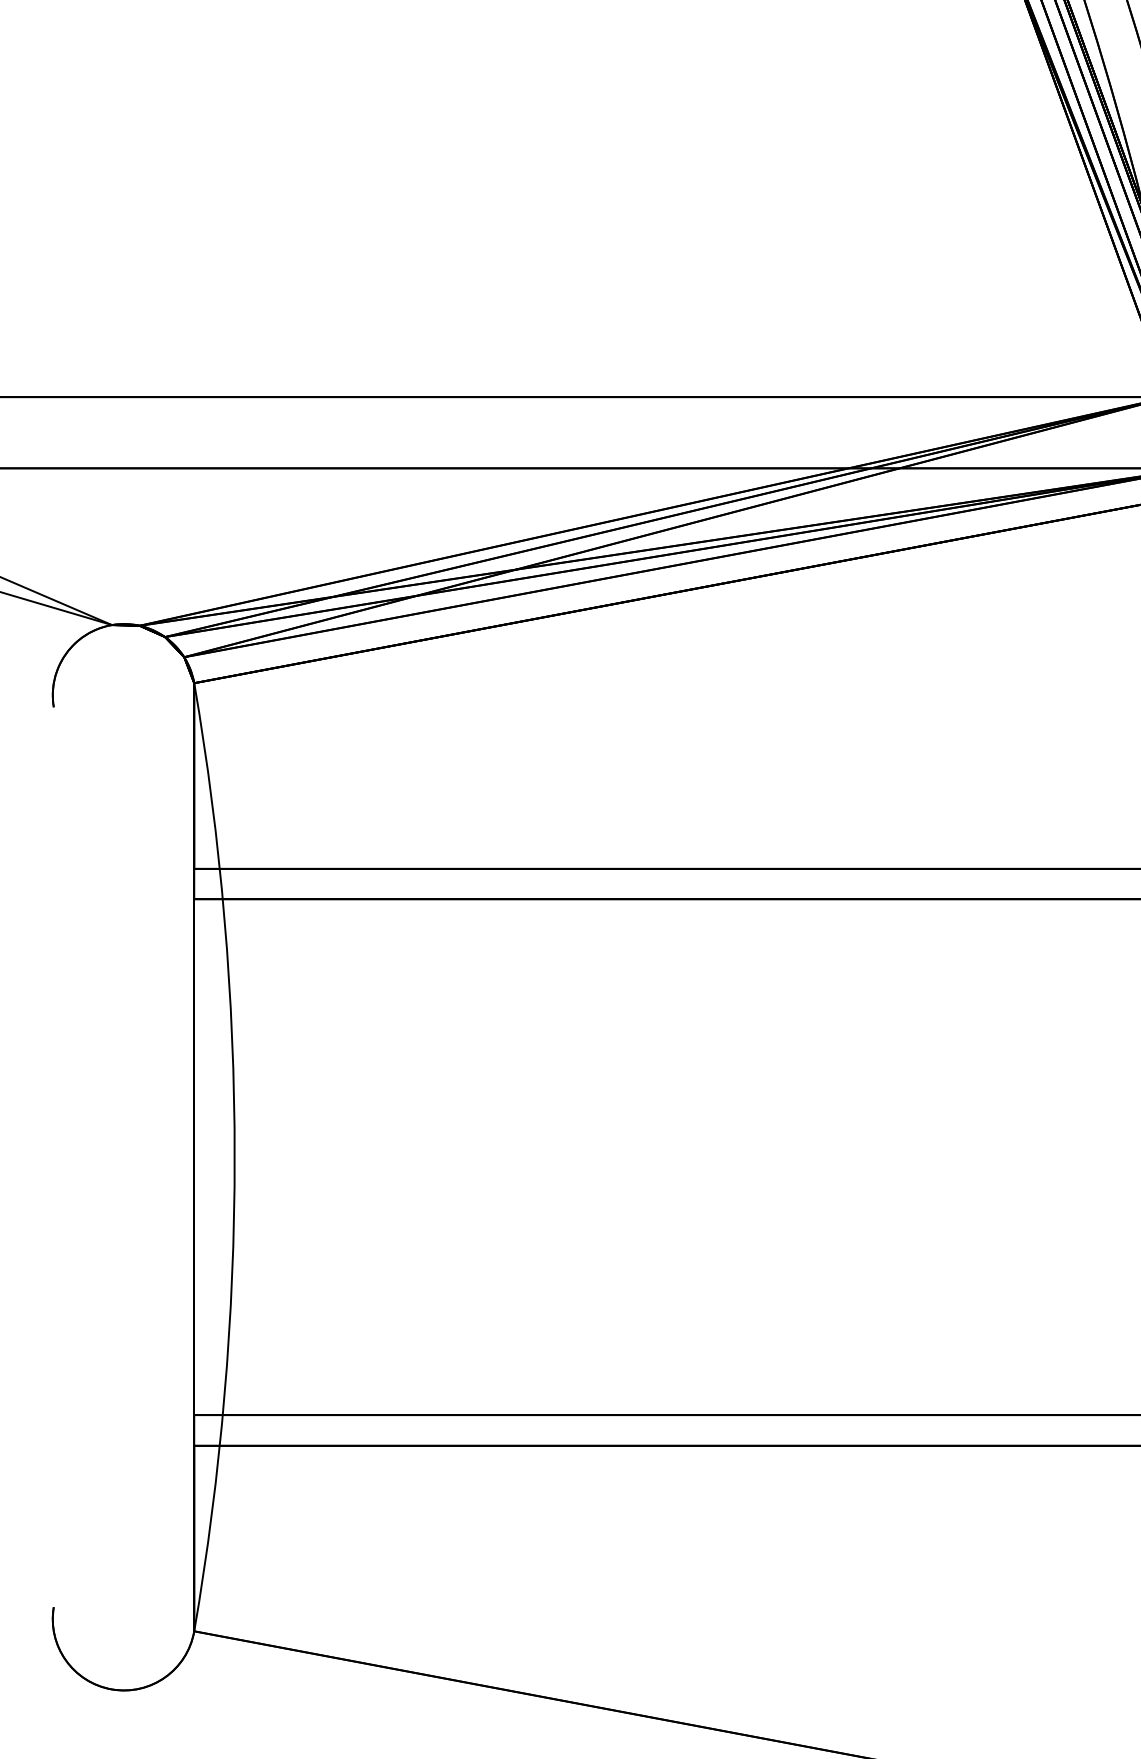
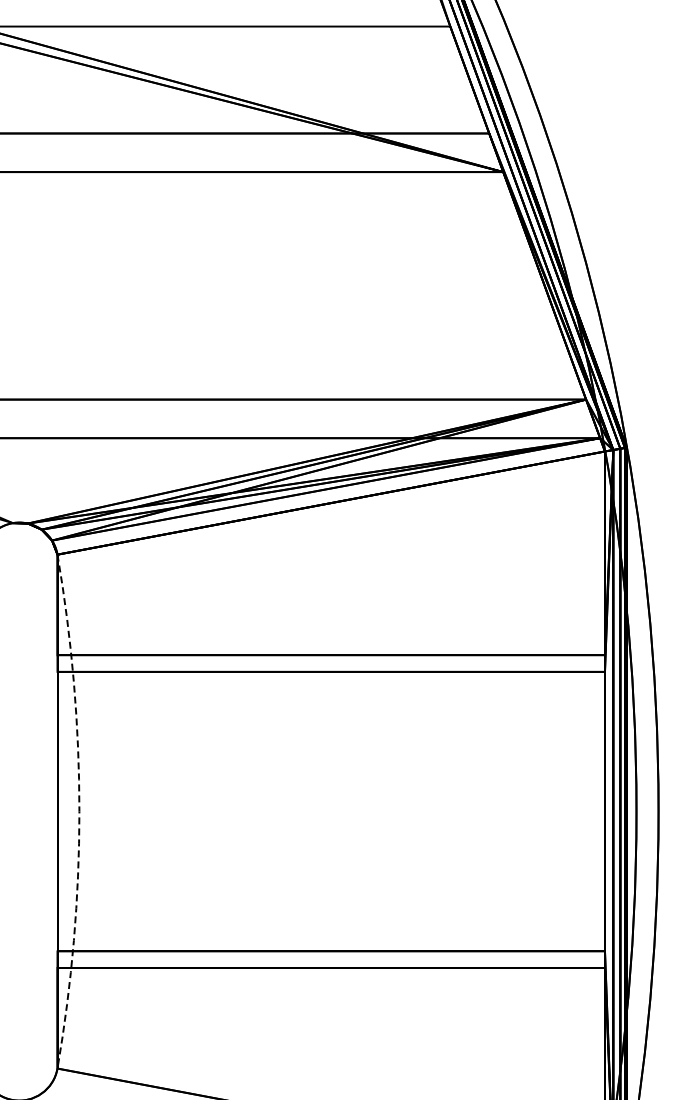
arc: (234, 1157) -> (79, 811), solid -> dashed

